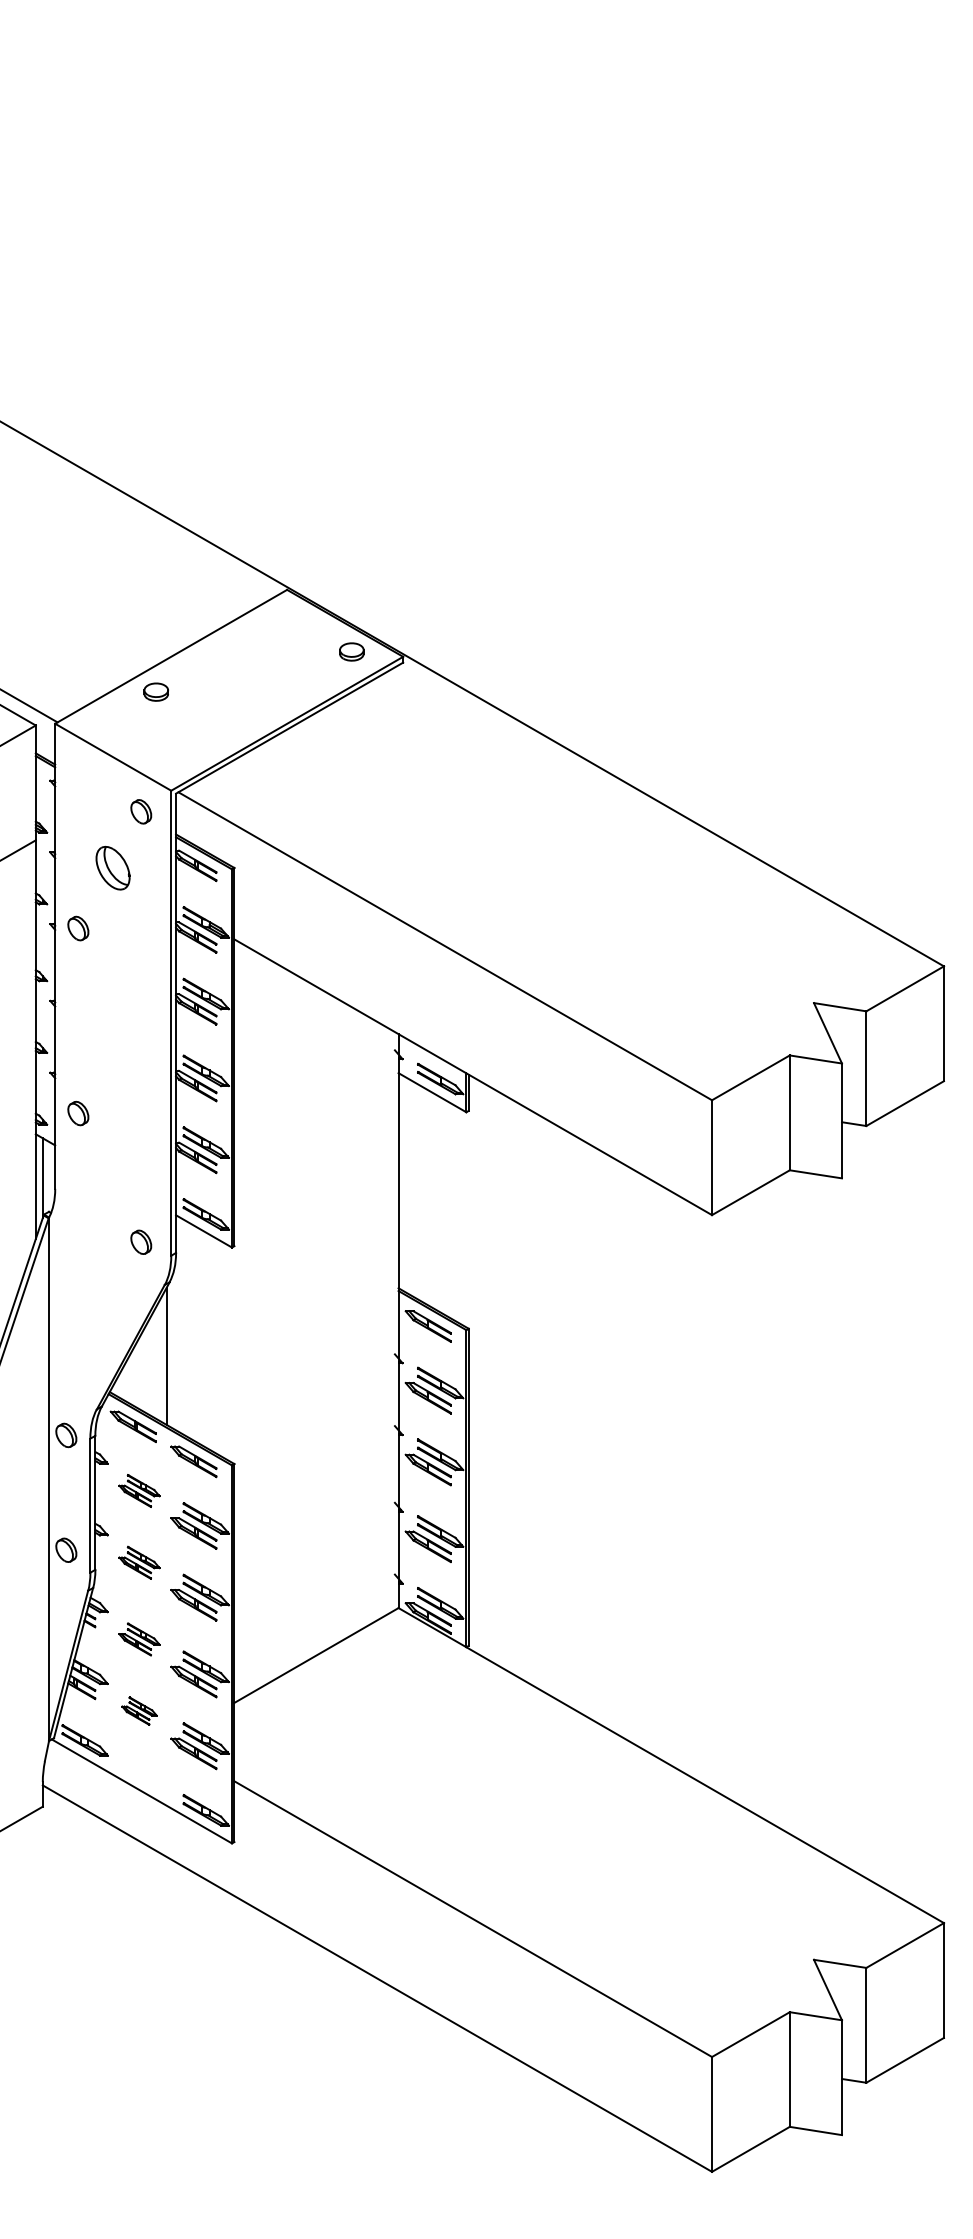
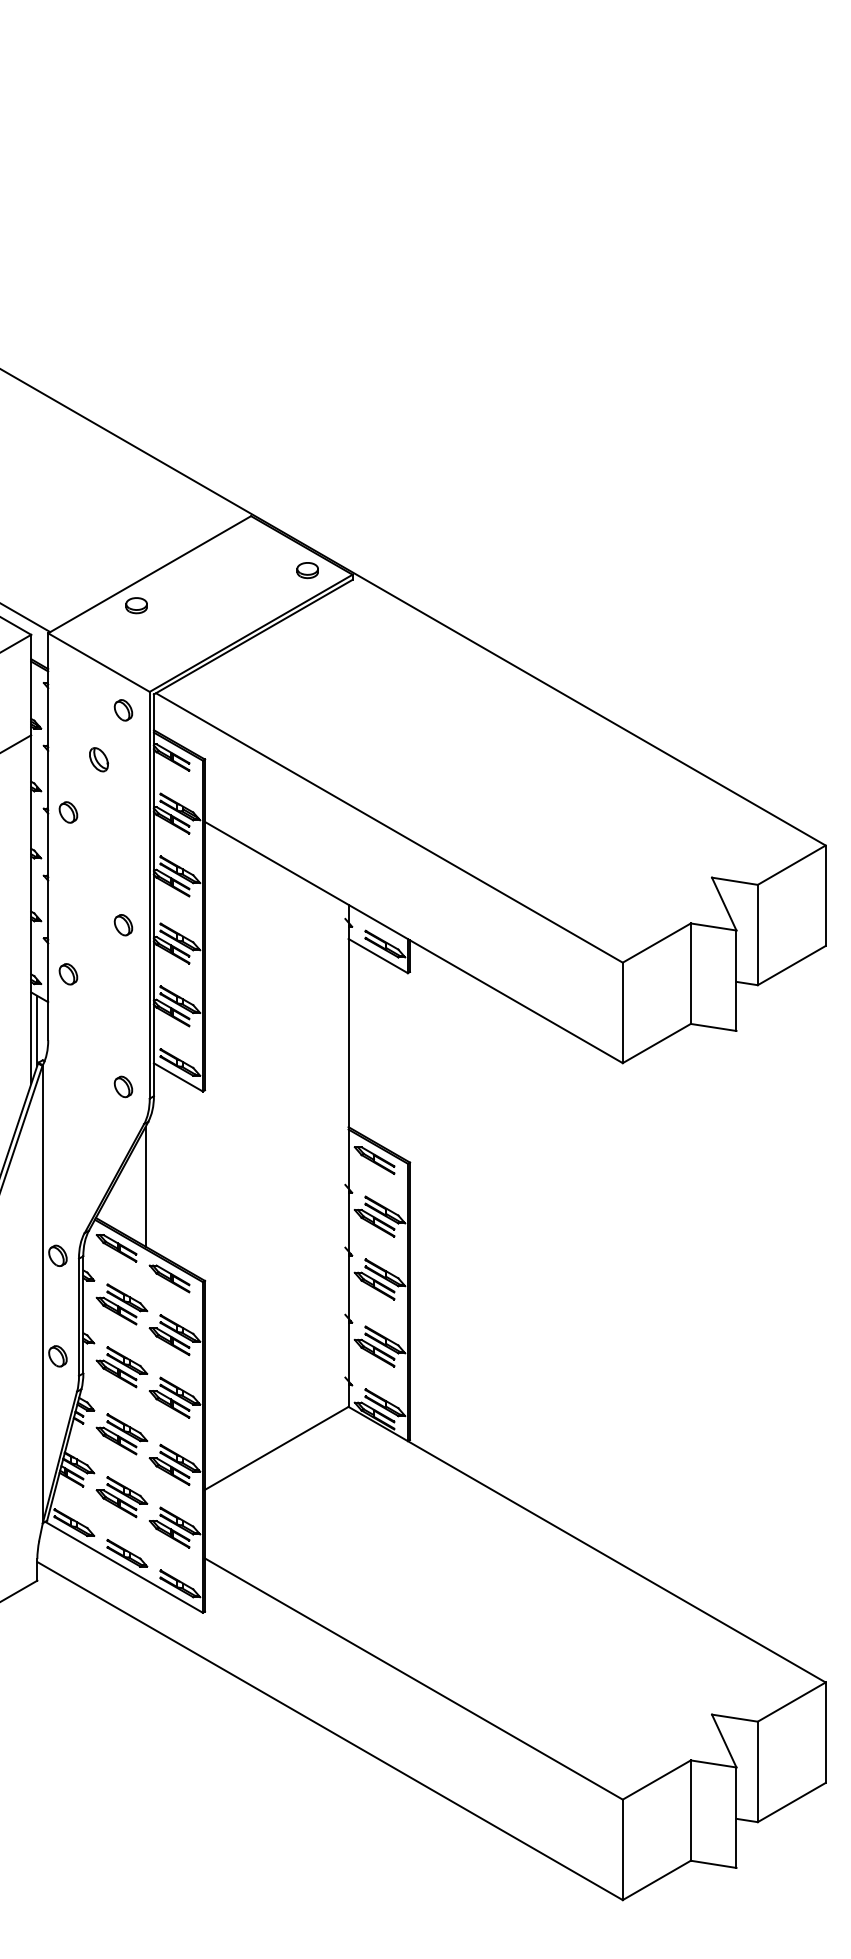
part: (113, 868) -> (99, 759), size x0.62
part: (141, 1057) -> (123, 925), added
part: (139, 1490) -> (121, 1304), size x1.43
part: (139, 1562) -> (121, 1367), size x1.43
part: (139, 1639) -> (121, 1434), size x1.43
part: (139, 1710) -> (121, 1496), size x1.67
part: (145, 1775) -> (127, 1553), added

